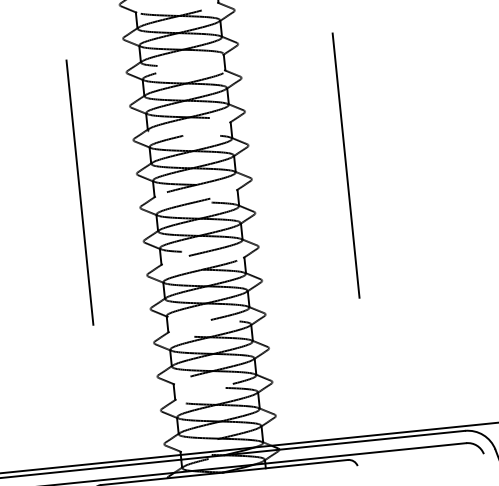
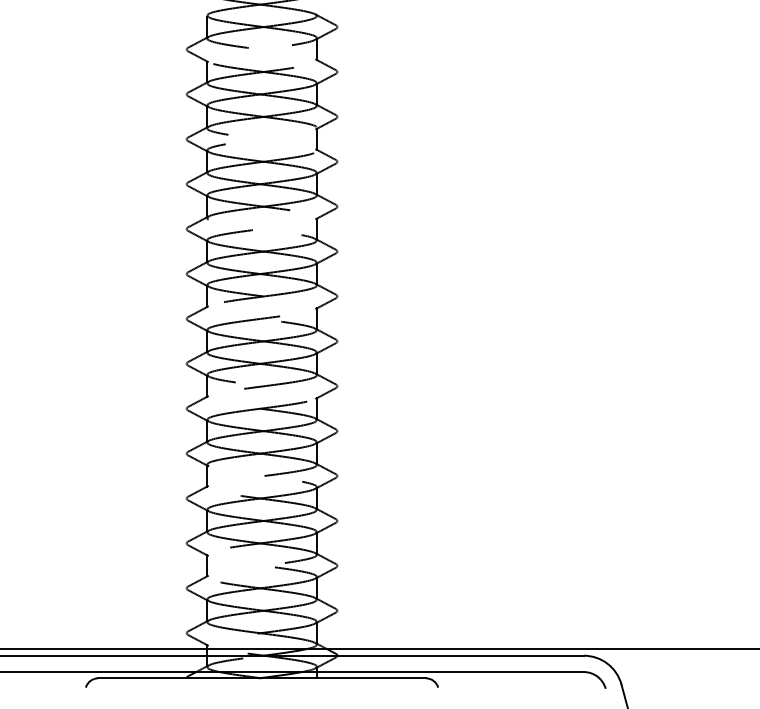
hatch: (213, 178) -> (286, 290), removed

